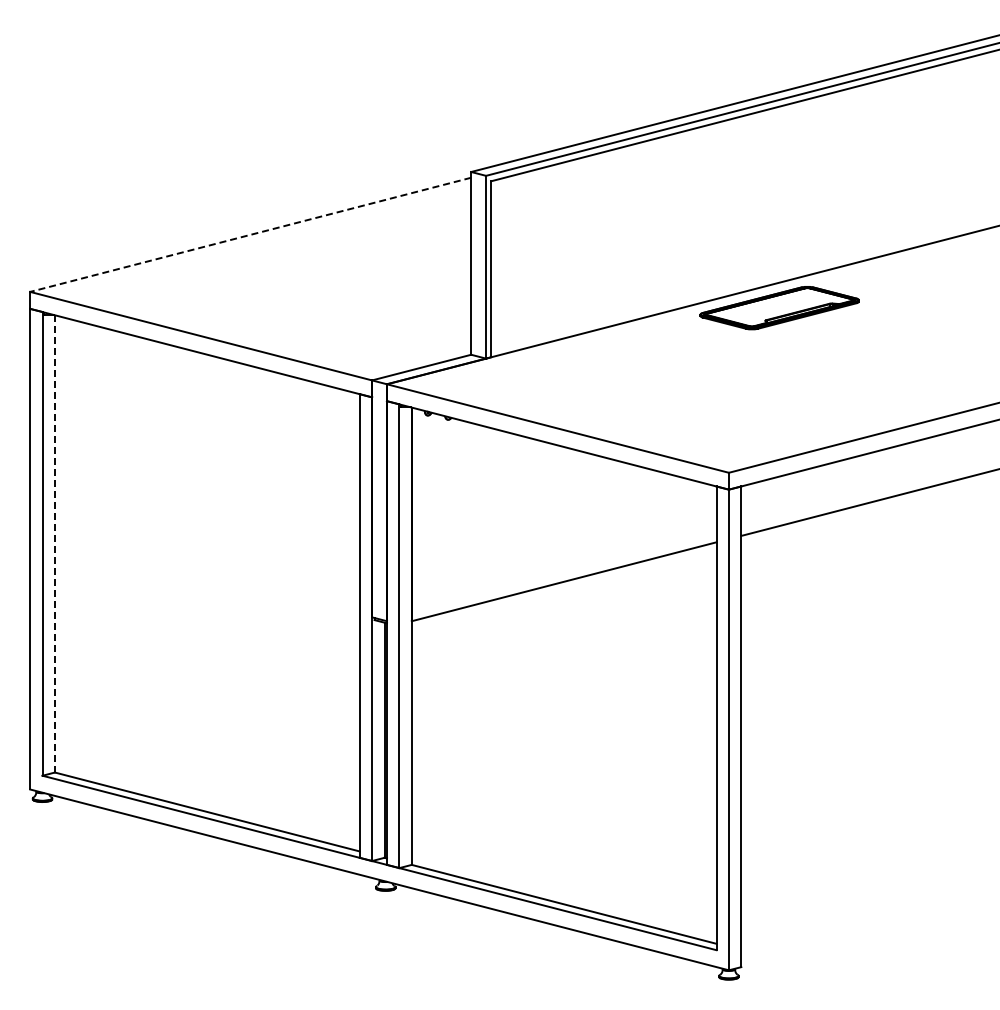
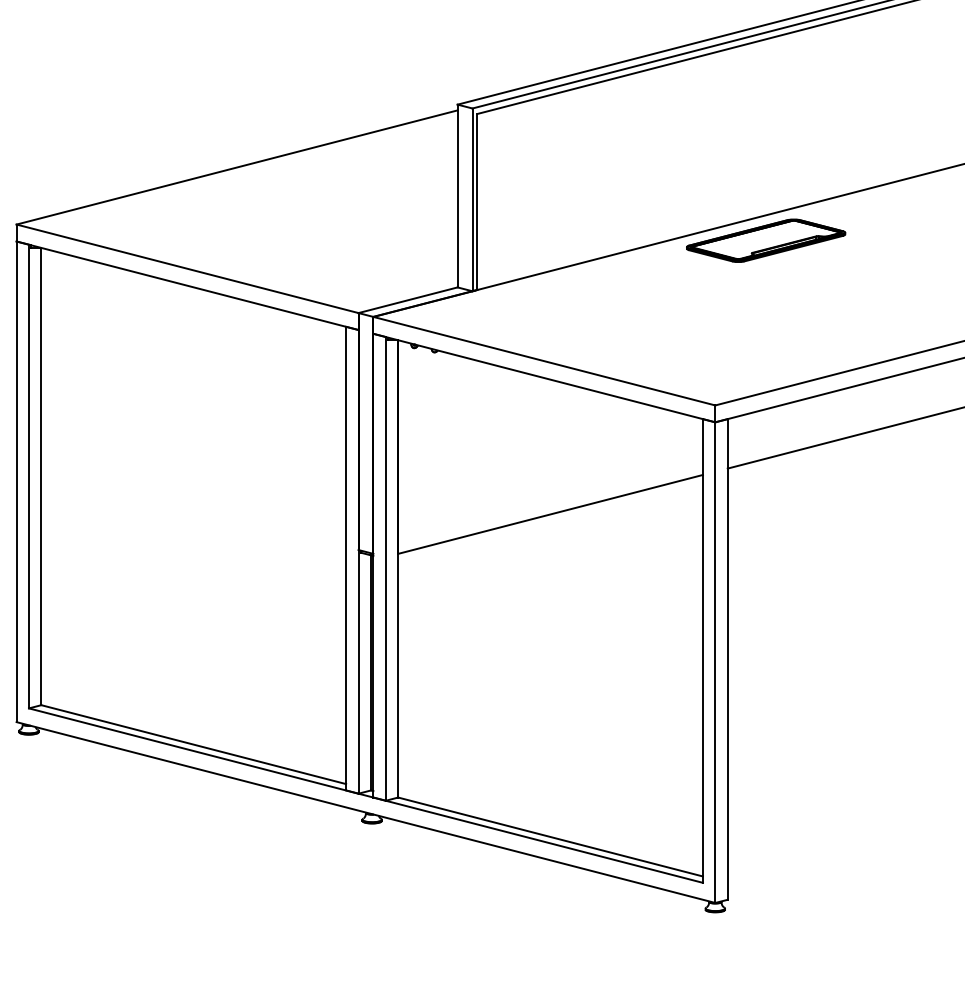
line: (250, 234) -> (236, 167), dashed -> solid
line: (54, 543) -> (40, 476), dashed -> solid

